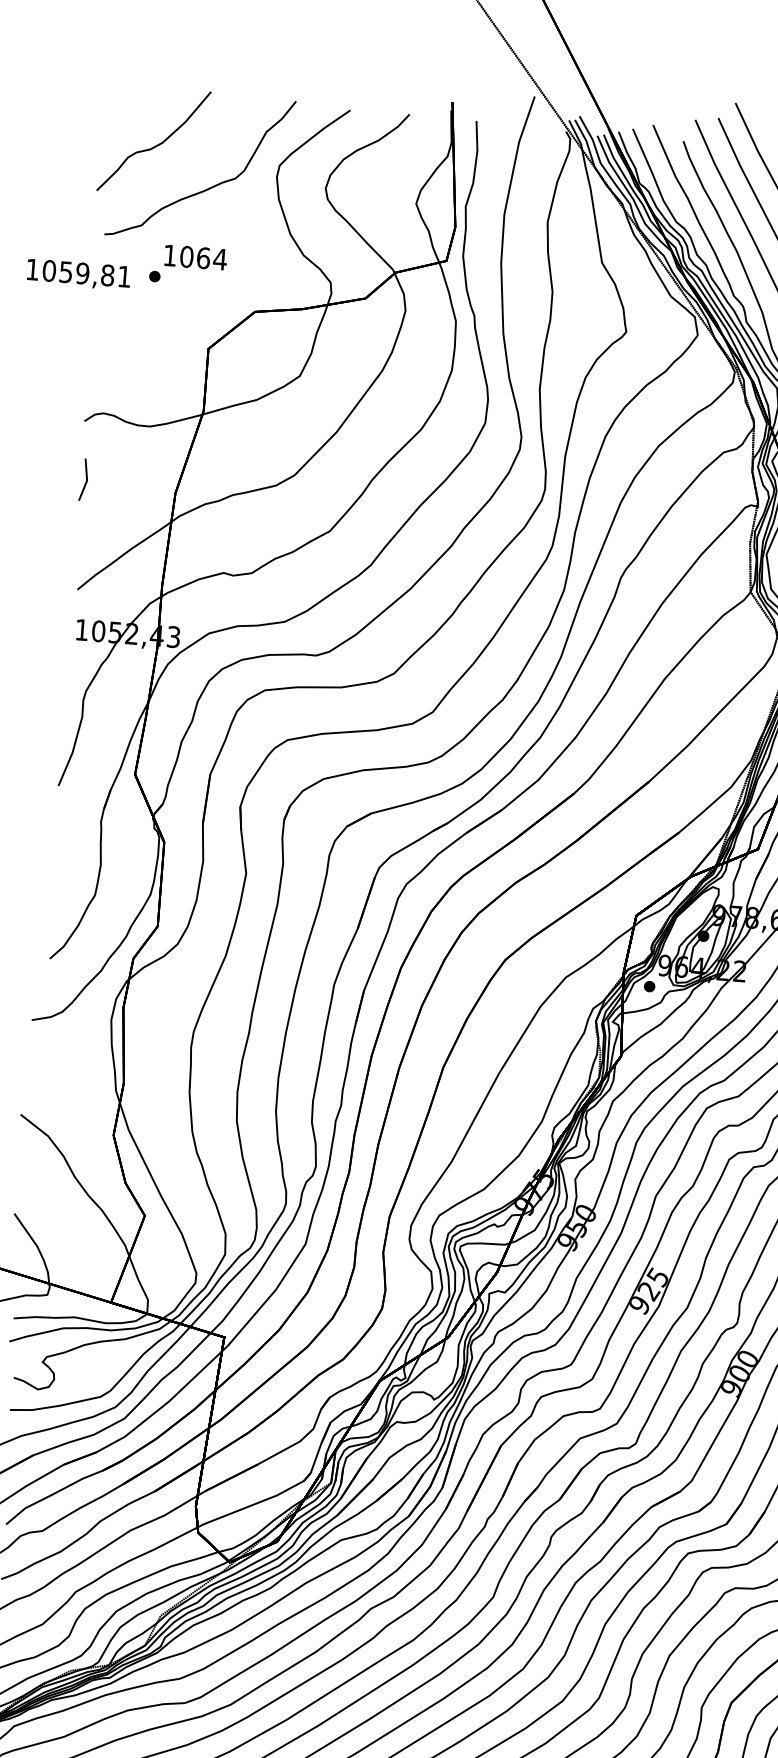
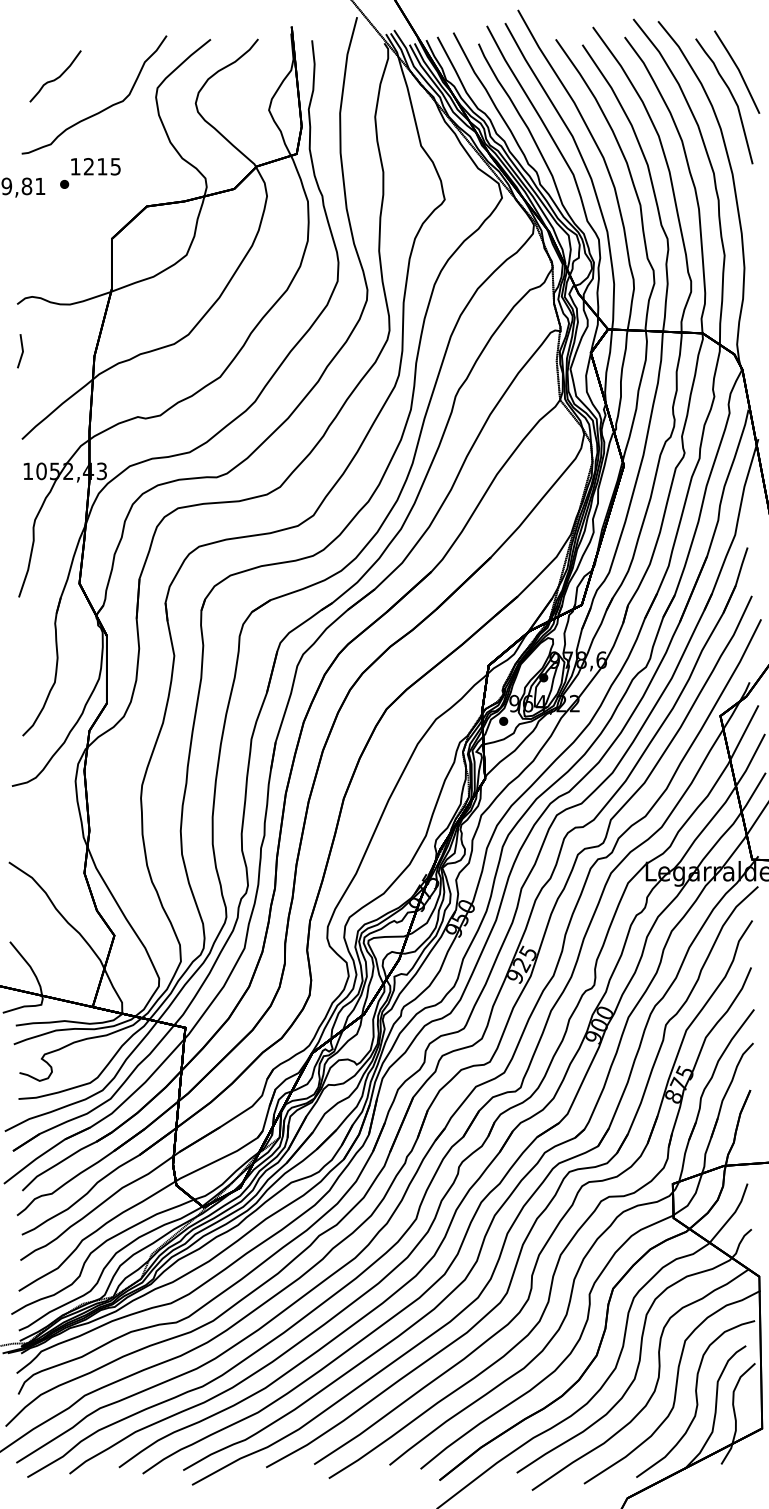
part: (153, 141) -> (55, 76), size x0.6
text: (203, 257) -> (102, 166), 1064 -> 1215

